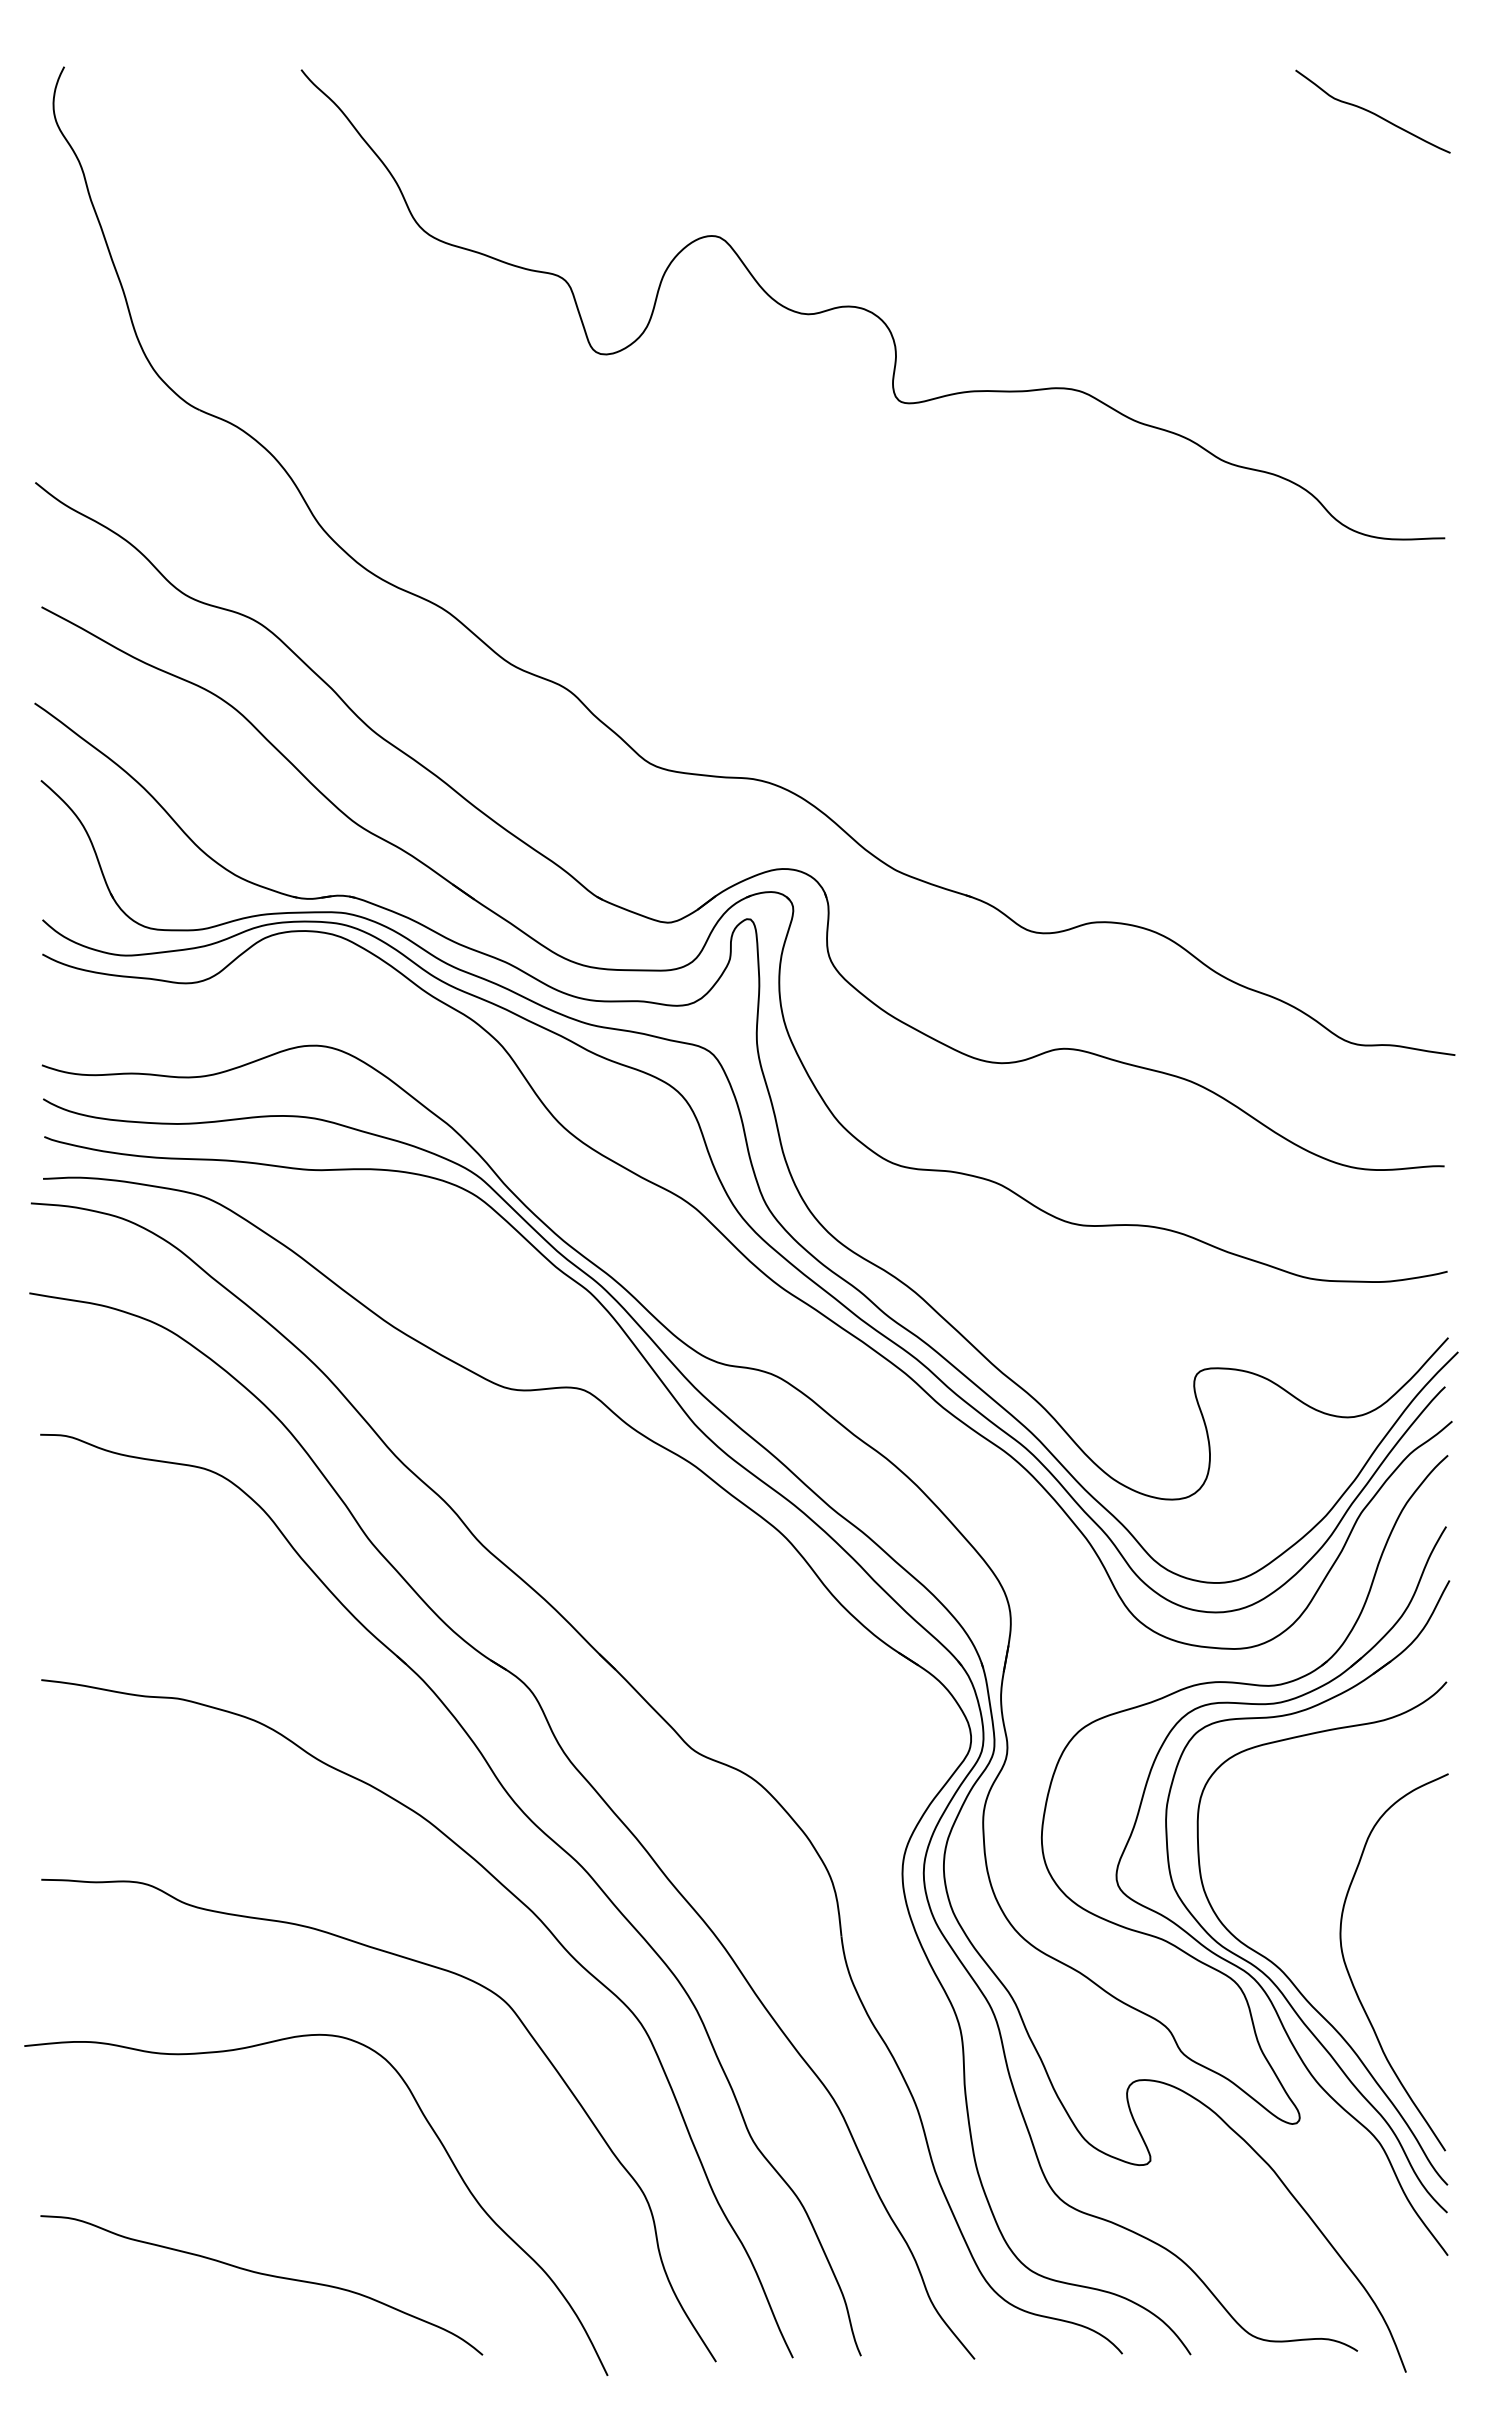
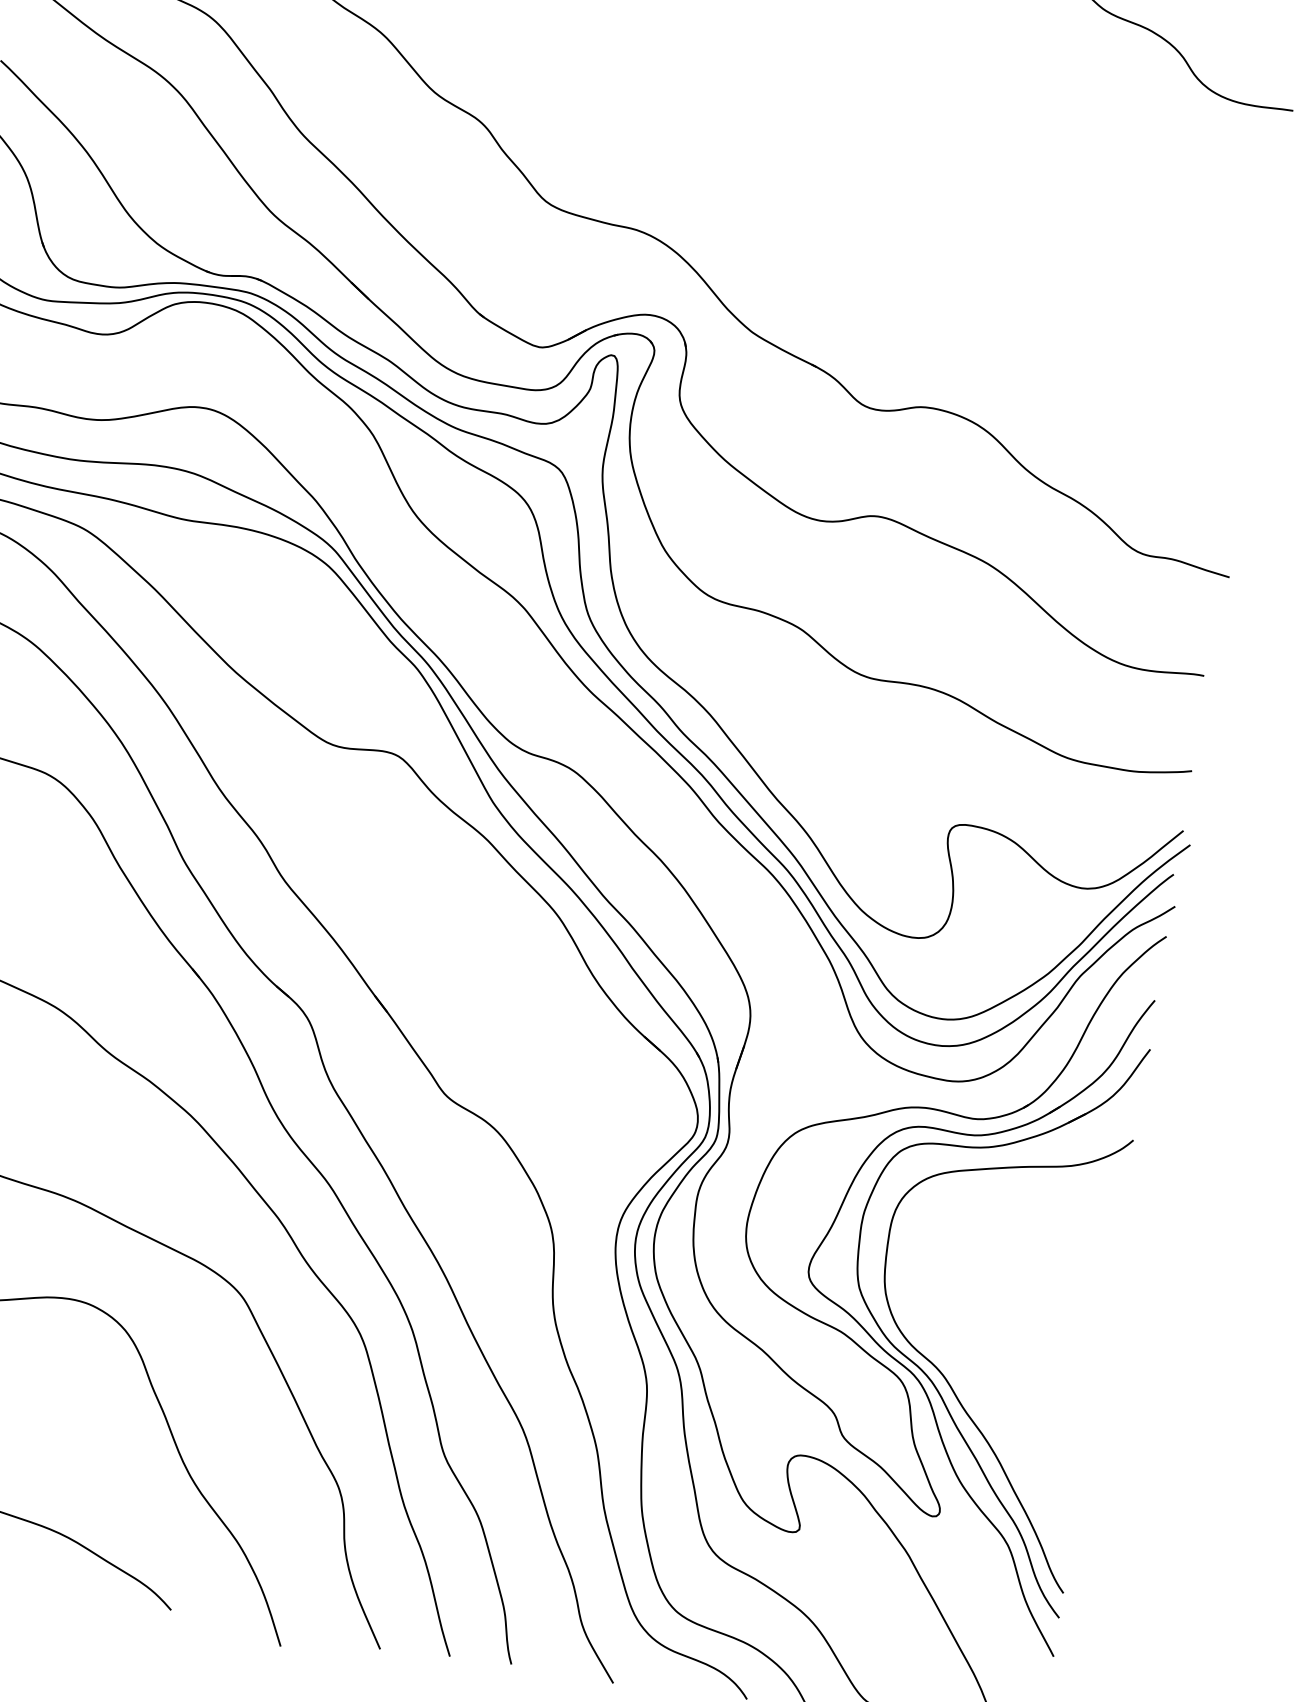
curve: (1351, 1977) -> (1006, 1392), removed

